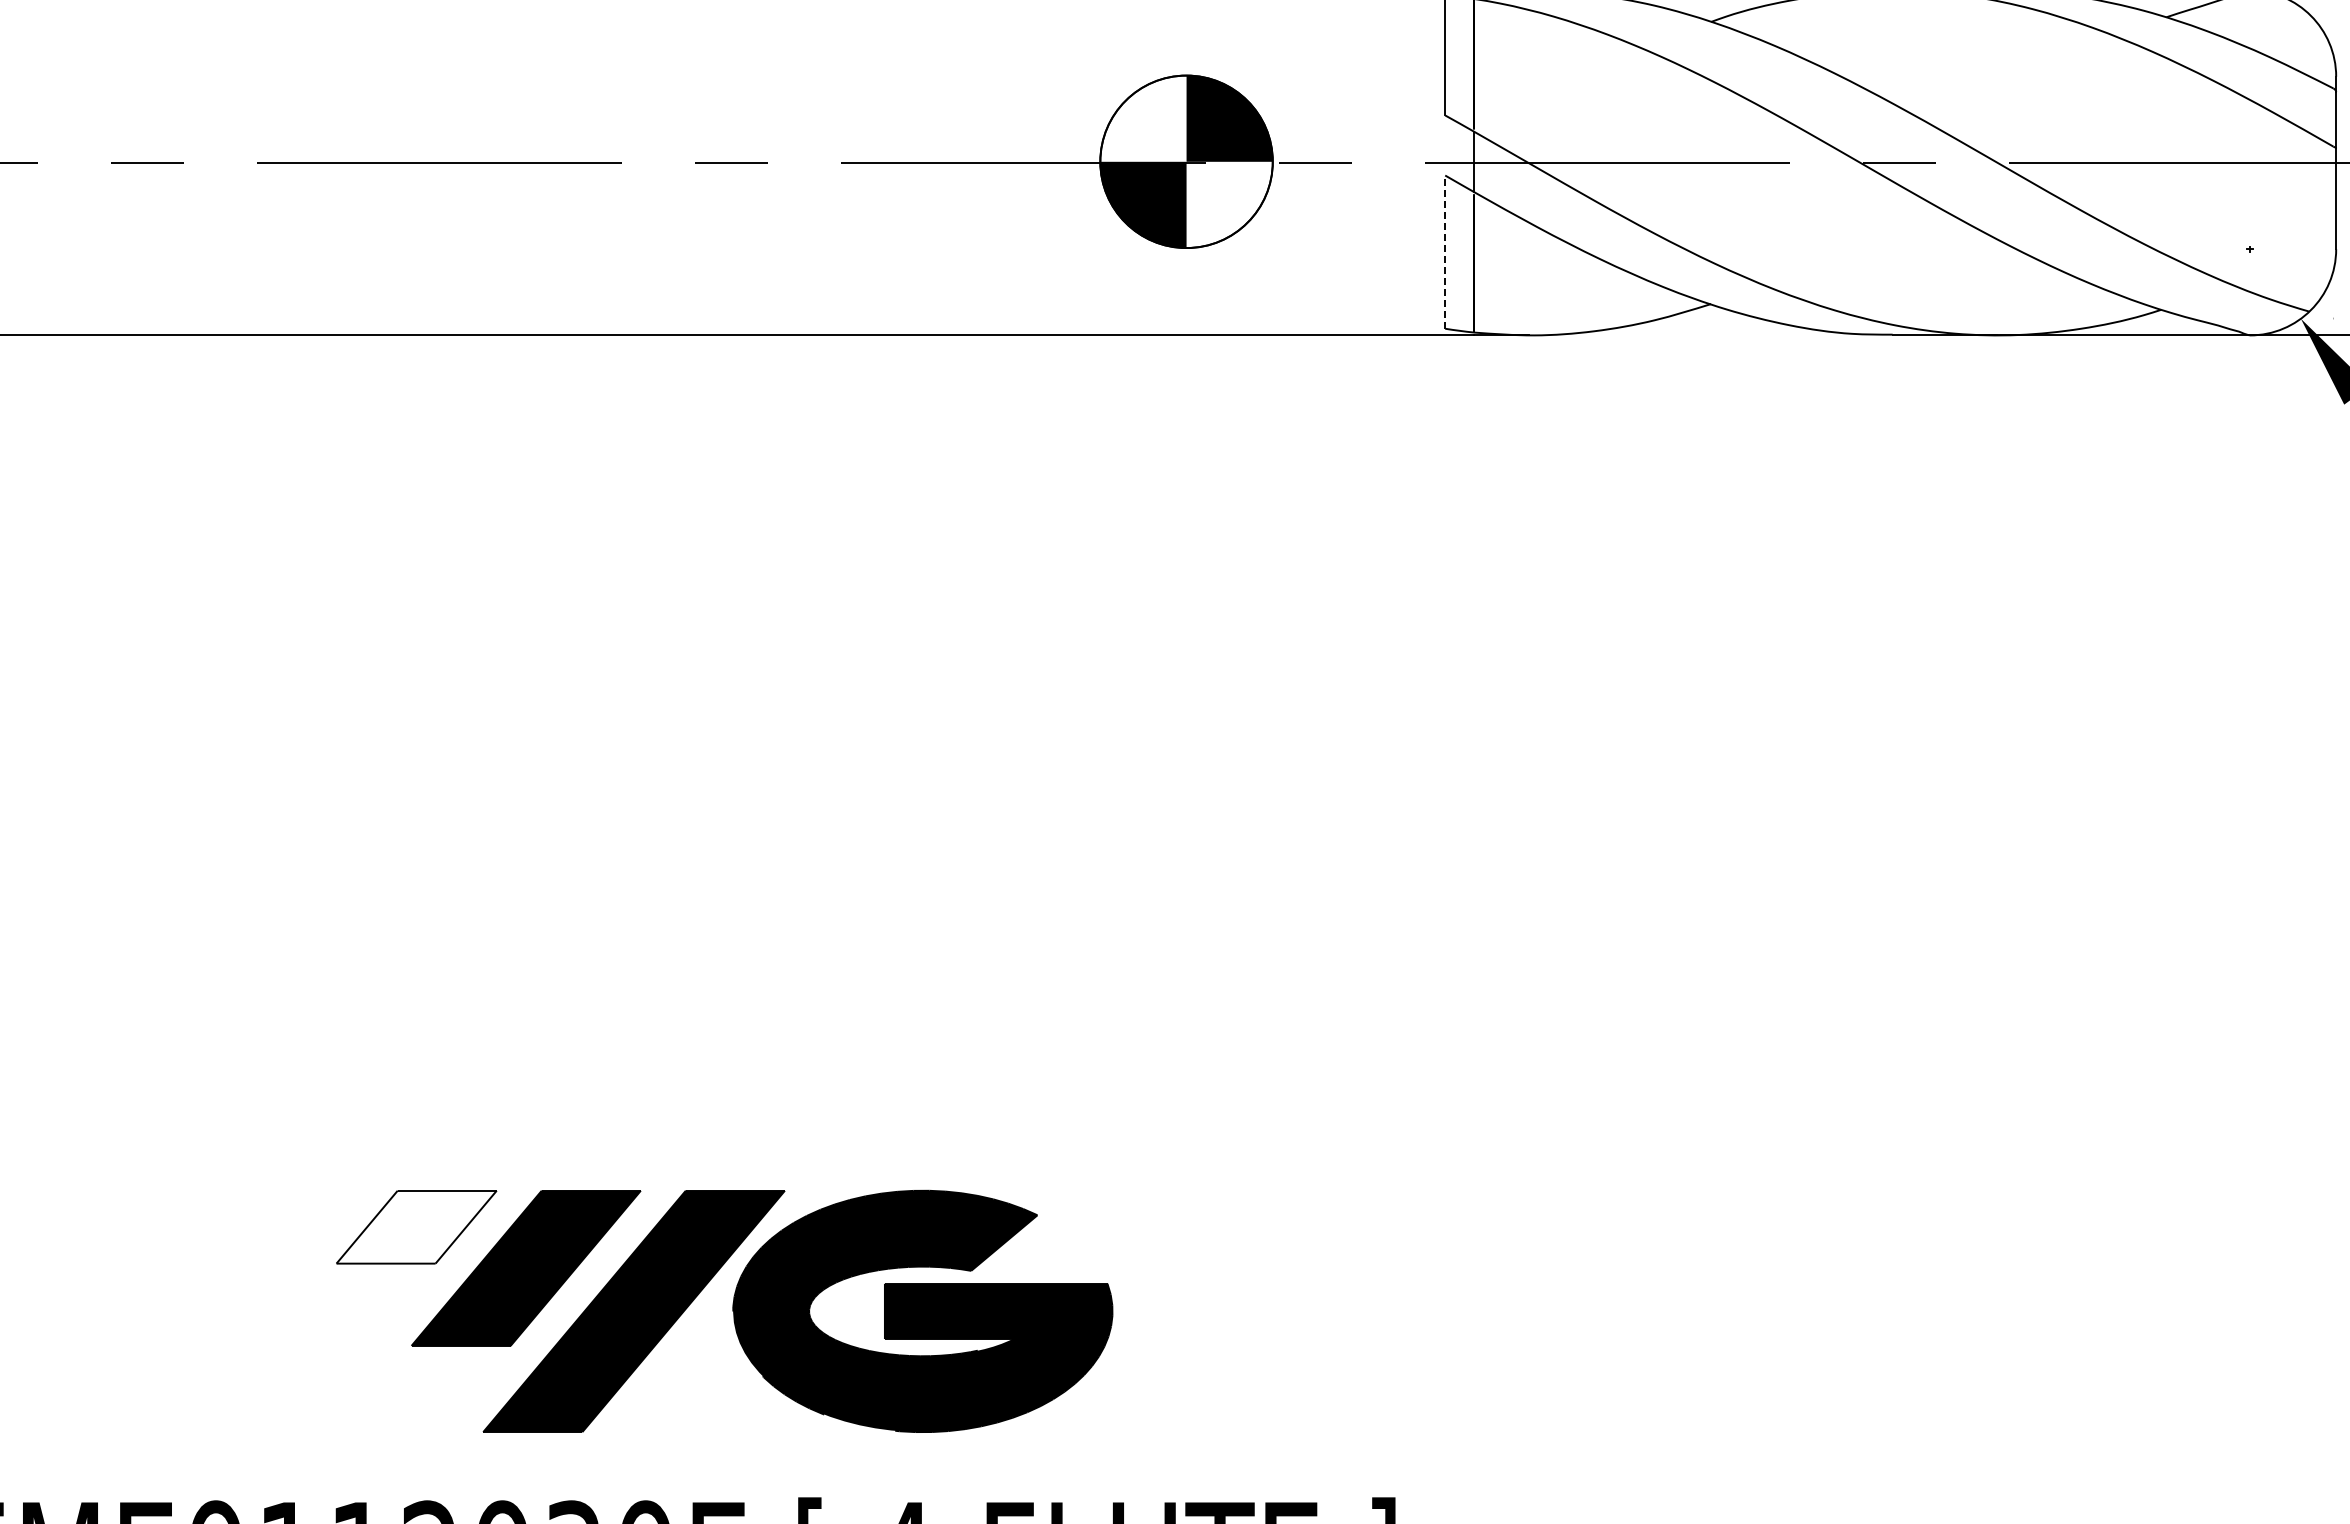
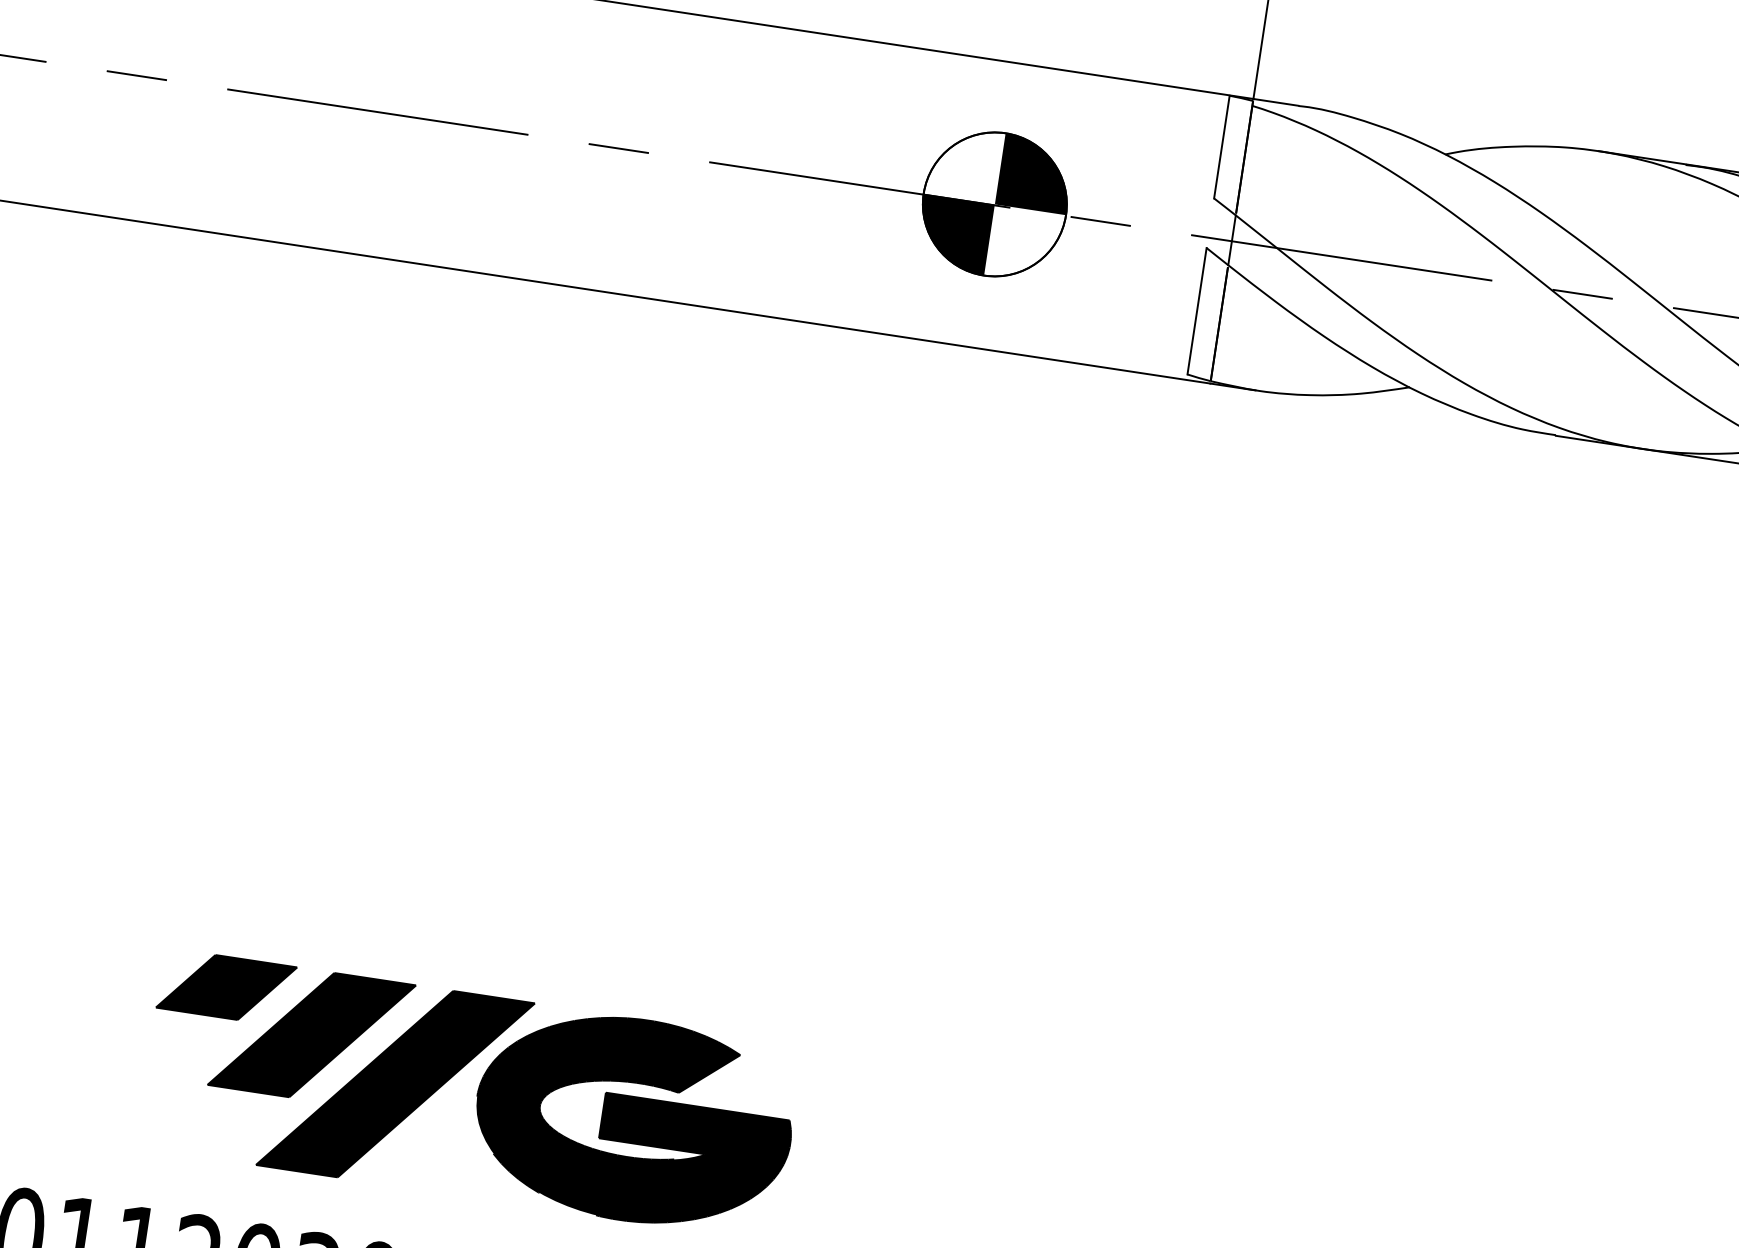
line: (1445, 252) -> (1197, 311), dashed -> solid
fill: (416, 1226) -> (226, 986), added

